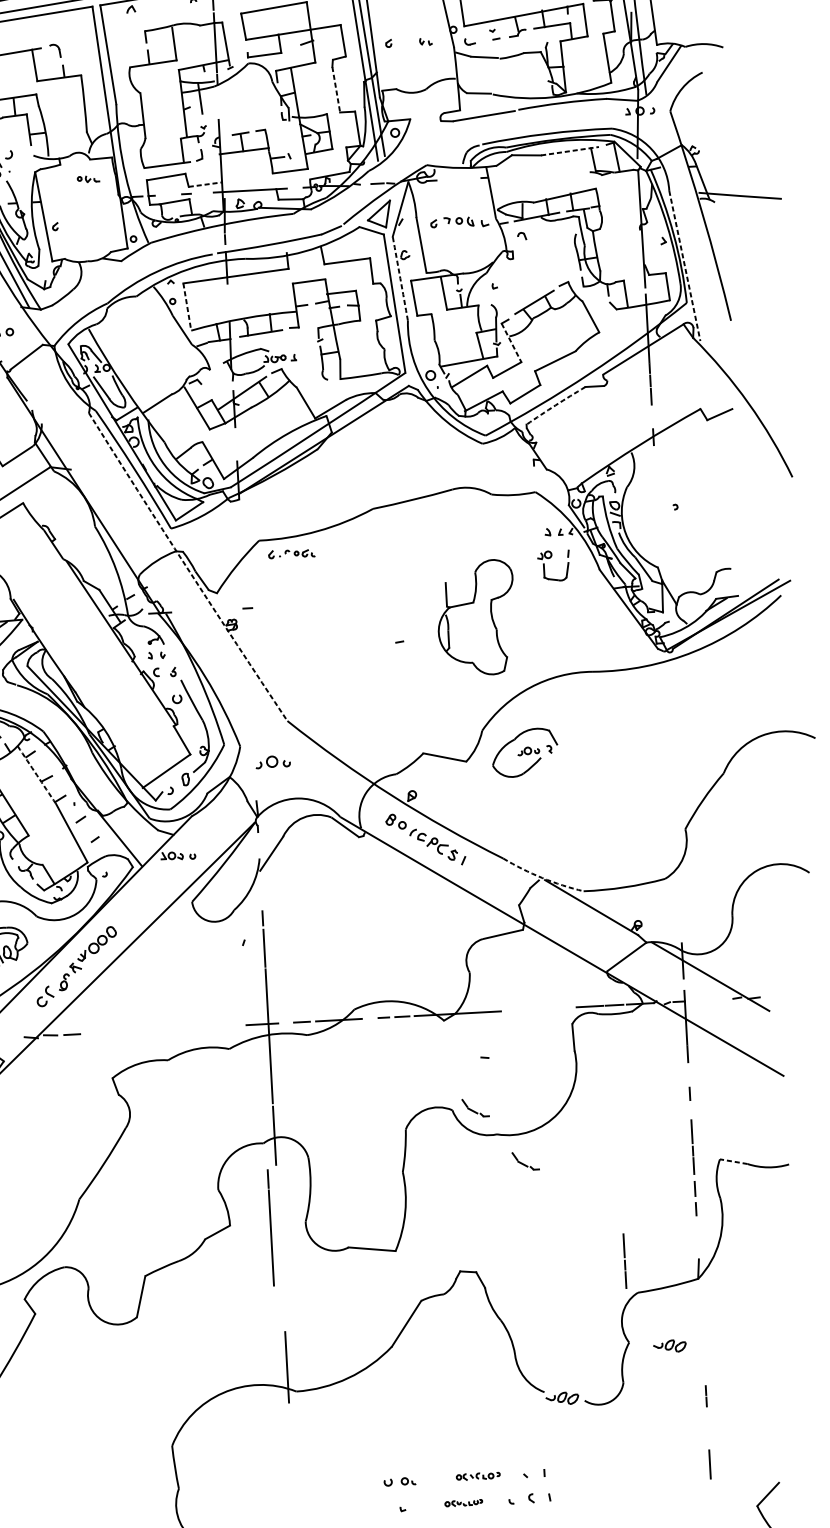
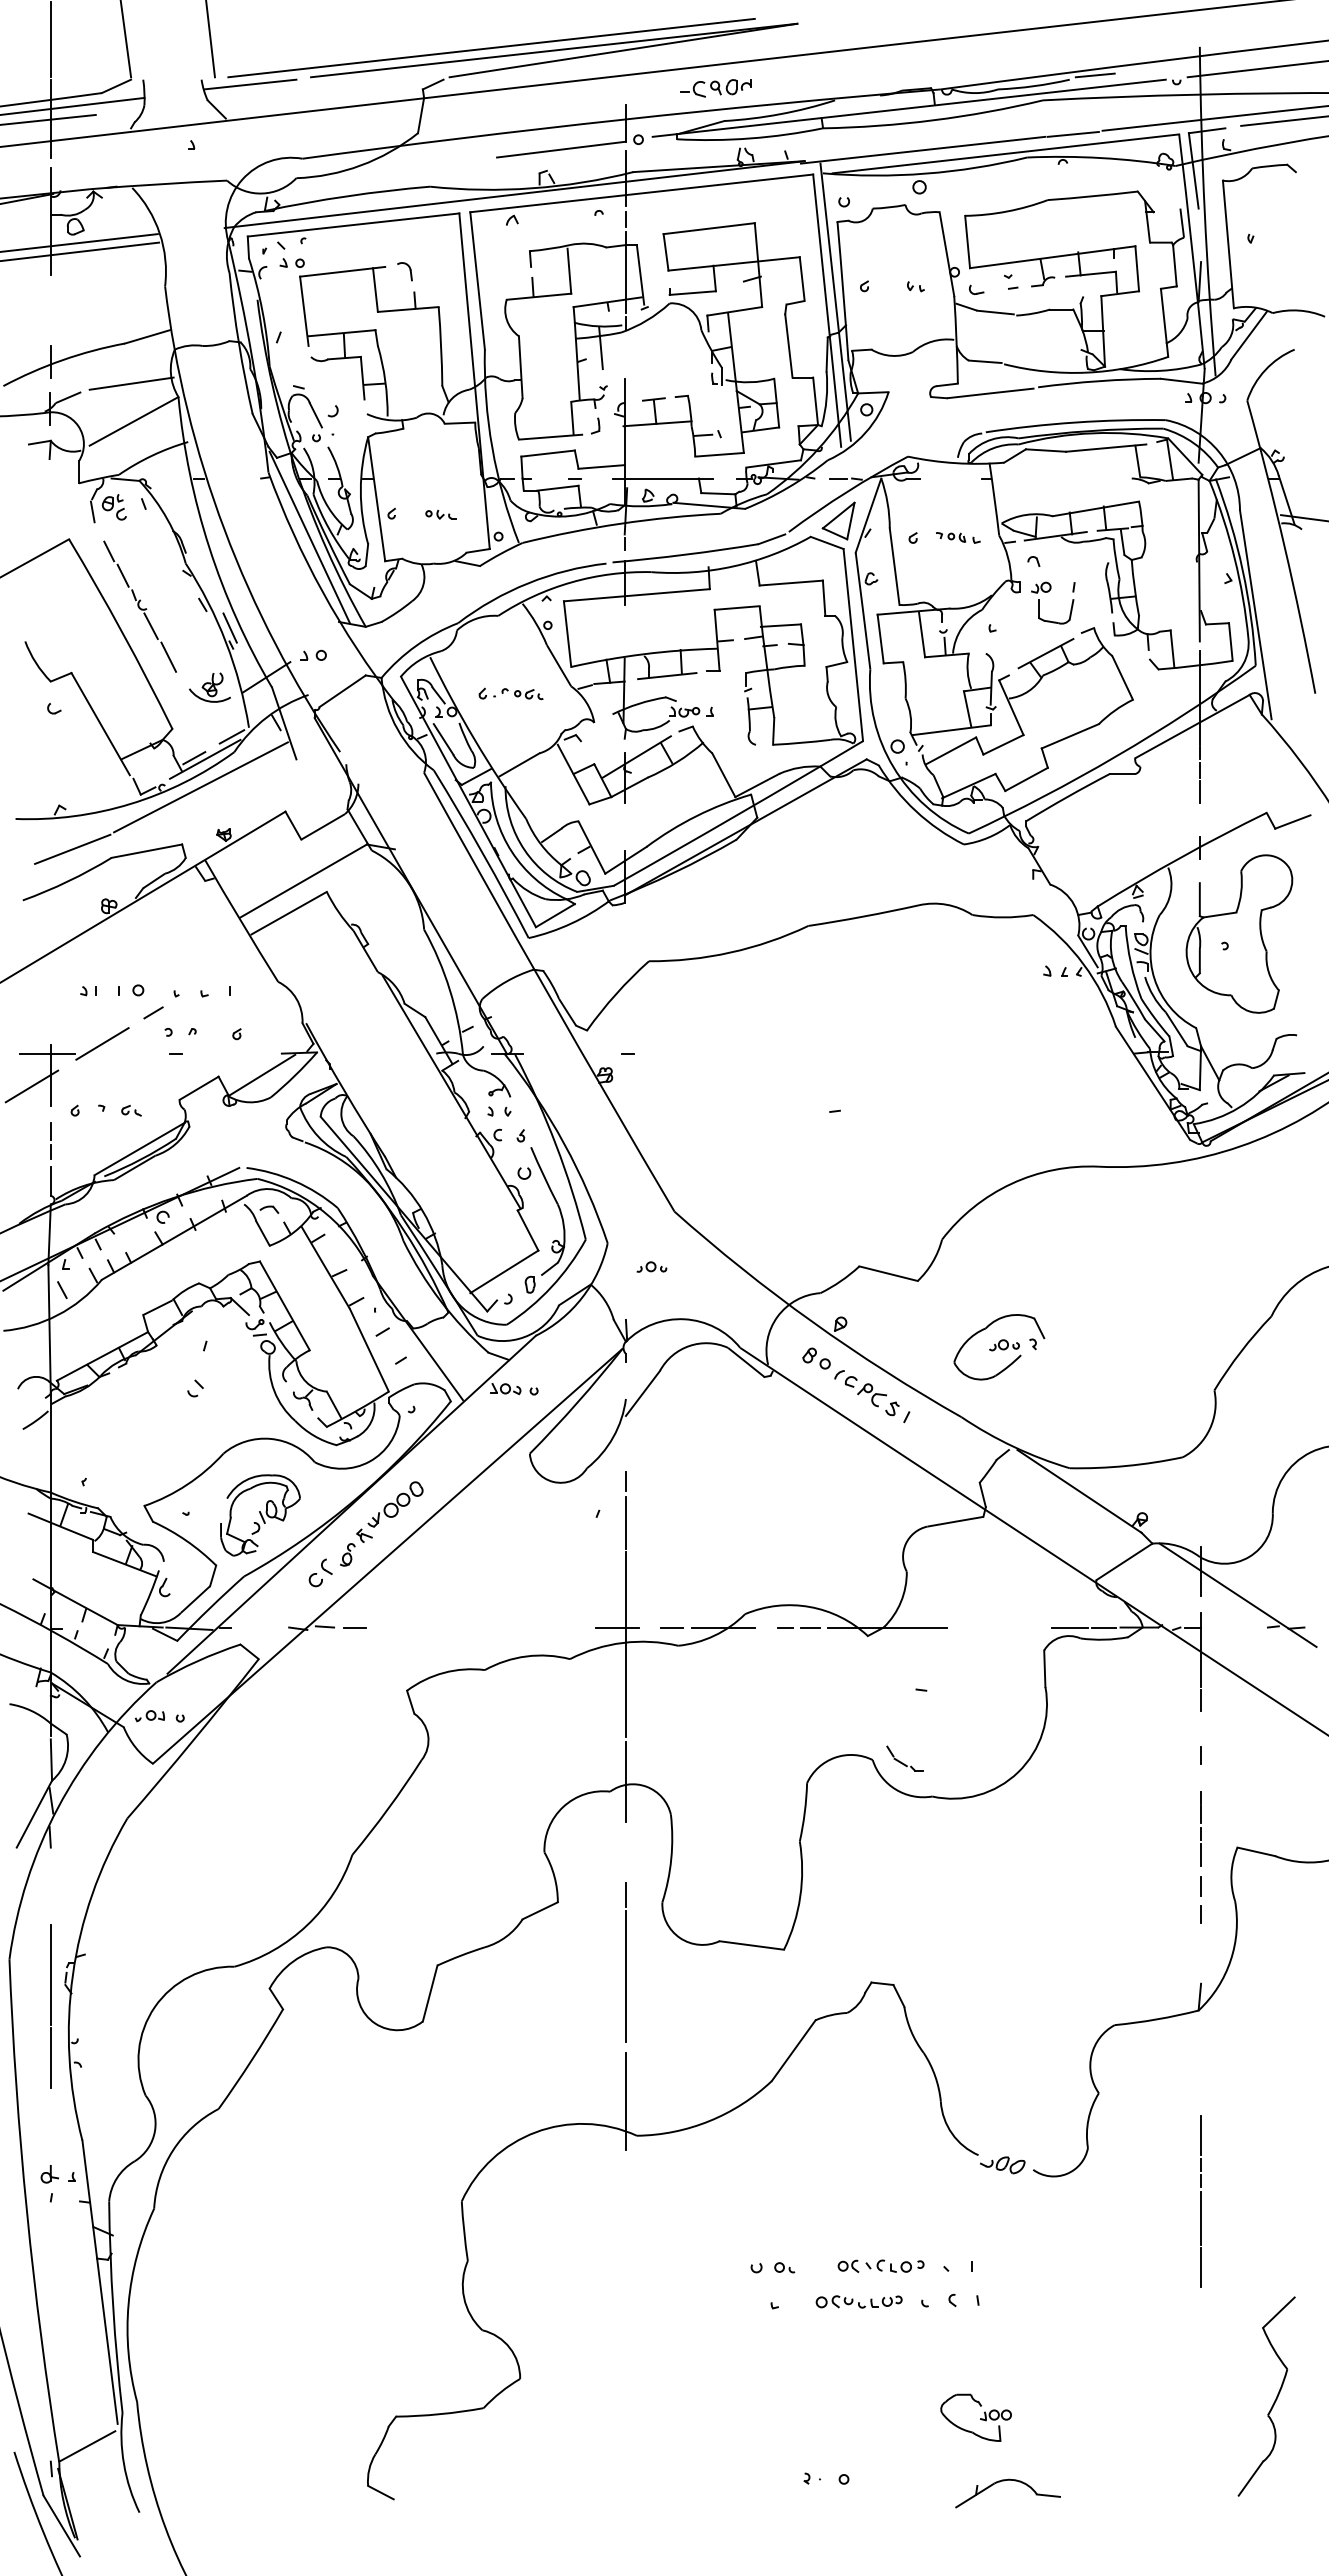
line: (335, 89) -> (788, 345), dashed -> solid
line: (570, 151) -> (1106, 448), dashed -> solid
part: (88, 179) -> (440, 514), moved
line: (206, 184) -> (602, 466), dashed -> solid
part: (466, 221) -> (958, 537), size x0.71
line: (684, 265) -> (1255, 614), dashed -> solid
arc: (400, 279) -> (863, 611), dashed -> solid
line: (187, 307) -> (567, 634), dashed -> solid
line: (511, 342) -> (1011, 707), dashed -> solid
arc: (555, 404) -> (1067, 796), dashed -> solid
part: (291, 553) -> (510, 693), moved
part: (550, 558) -> (1048, 592), moved
arc: (186, 568) -> (547, 993), dashed -> solid
part: (476, 617) -> (1239, 933), moved
part: (525, 753) -> (999, 1347), moved
part: (272, 761) -> (651, 1266), size x0.62
arc: (36, 775) -> (325, 1267), dashed -> solid
arc: (542, 877) -> (1013, 1446), dashed -> solid
part: (525, 1161) -> (969, 1835), removed
line: (733, 1161) -> (1255, 1851), dashed -> solid
line: (270, 1227) -> (625, 1962), moved
line: (624, 1261) -> (1098, 1980), removed
part: (669, 1346) -> (1154, 2101), removed
line: (705, 1369) -> (1201, 2135), added
line: (708, 1429) -> (1201, 2218), added
part: (477, 1475) -> (880, 2265), size x1.43
part: (463, 1502) -> (858, 2301), size x1.67

